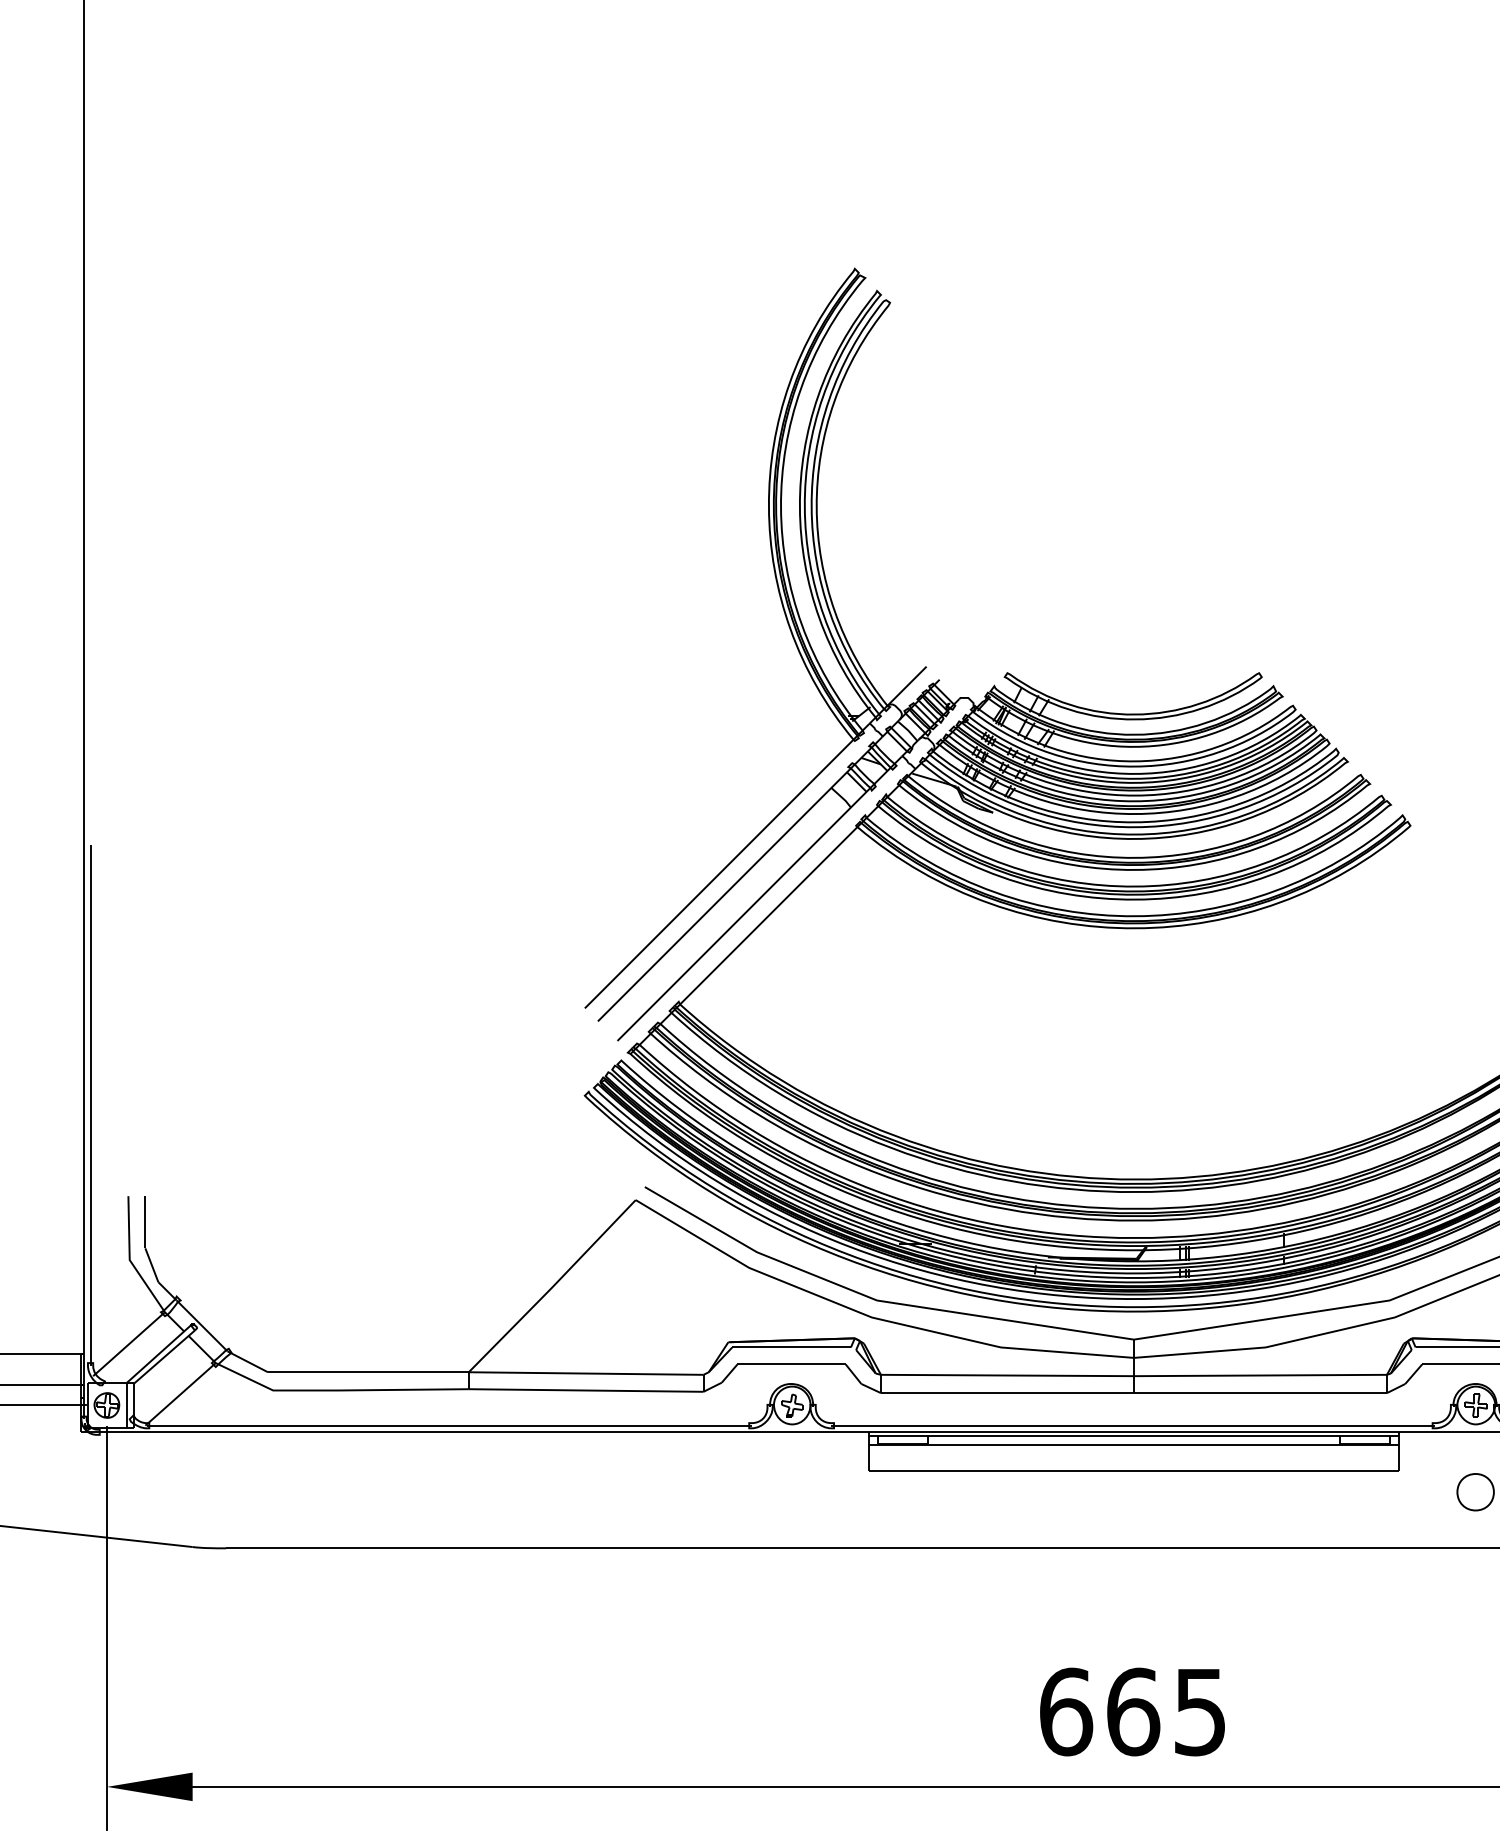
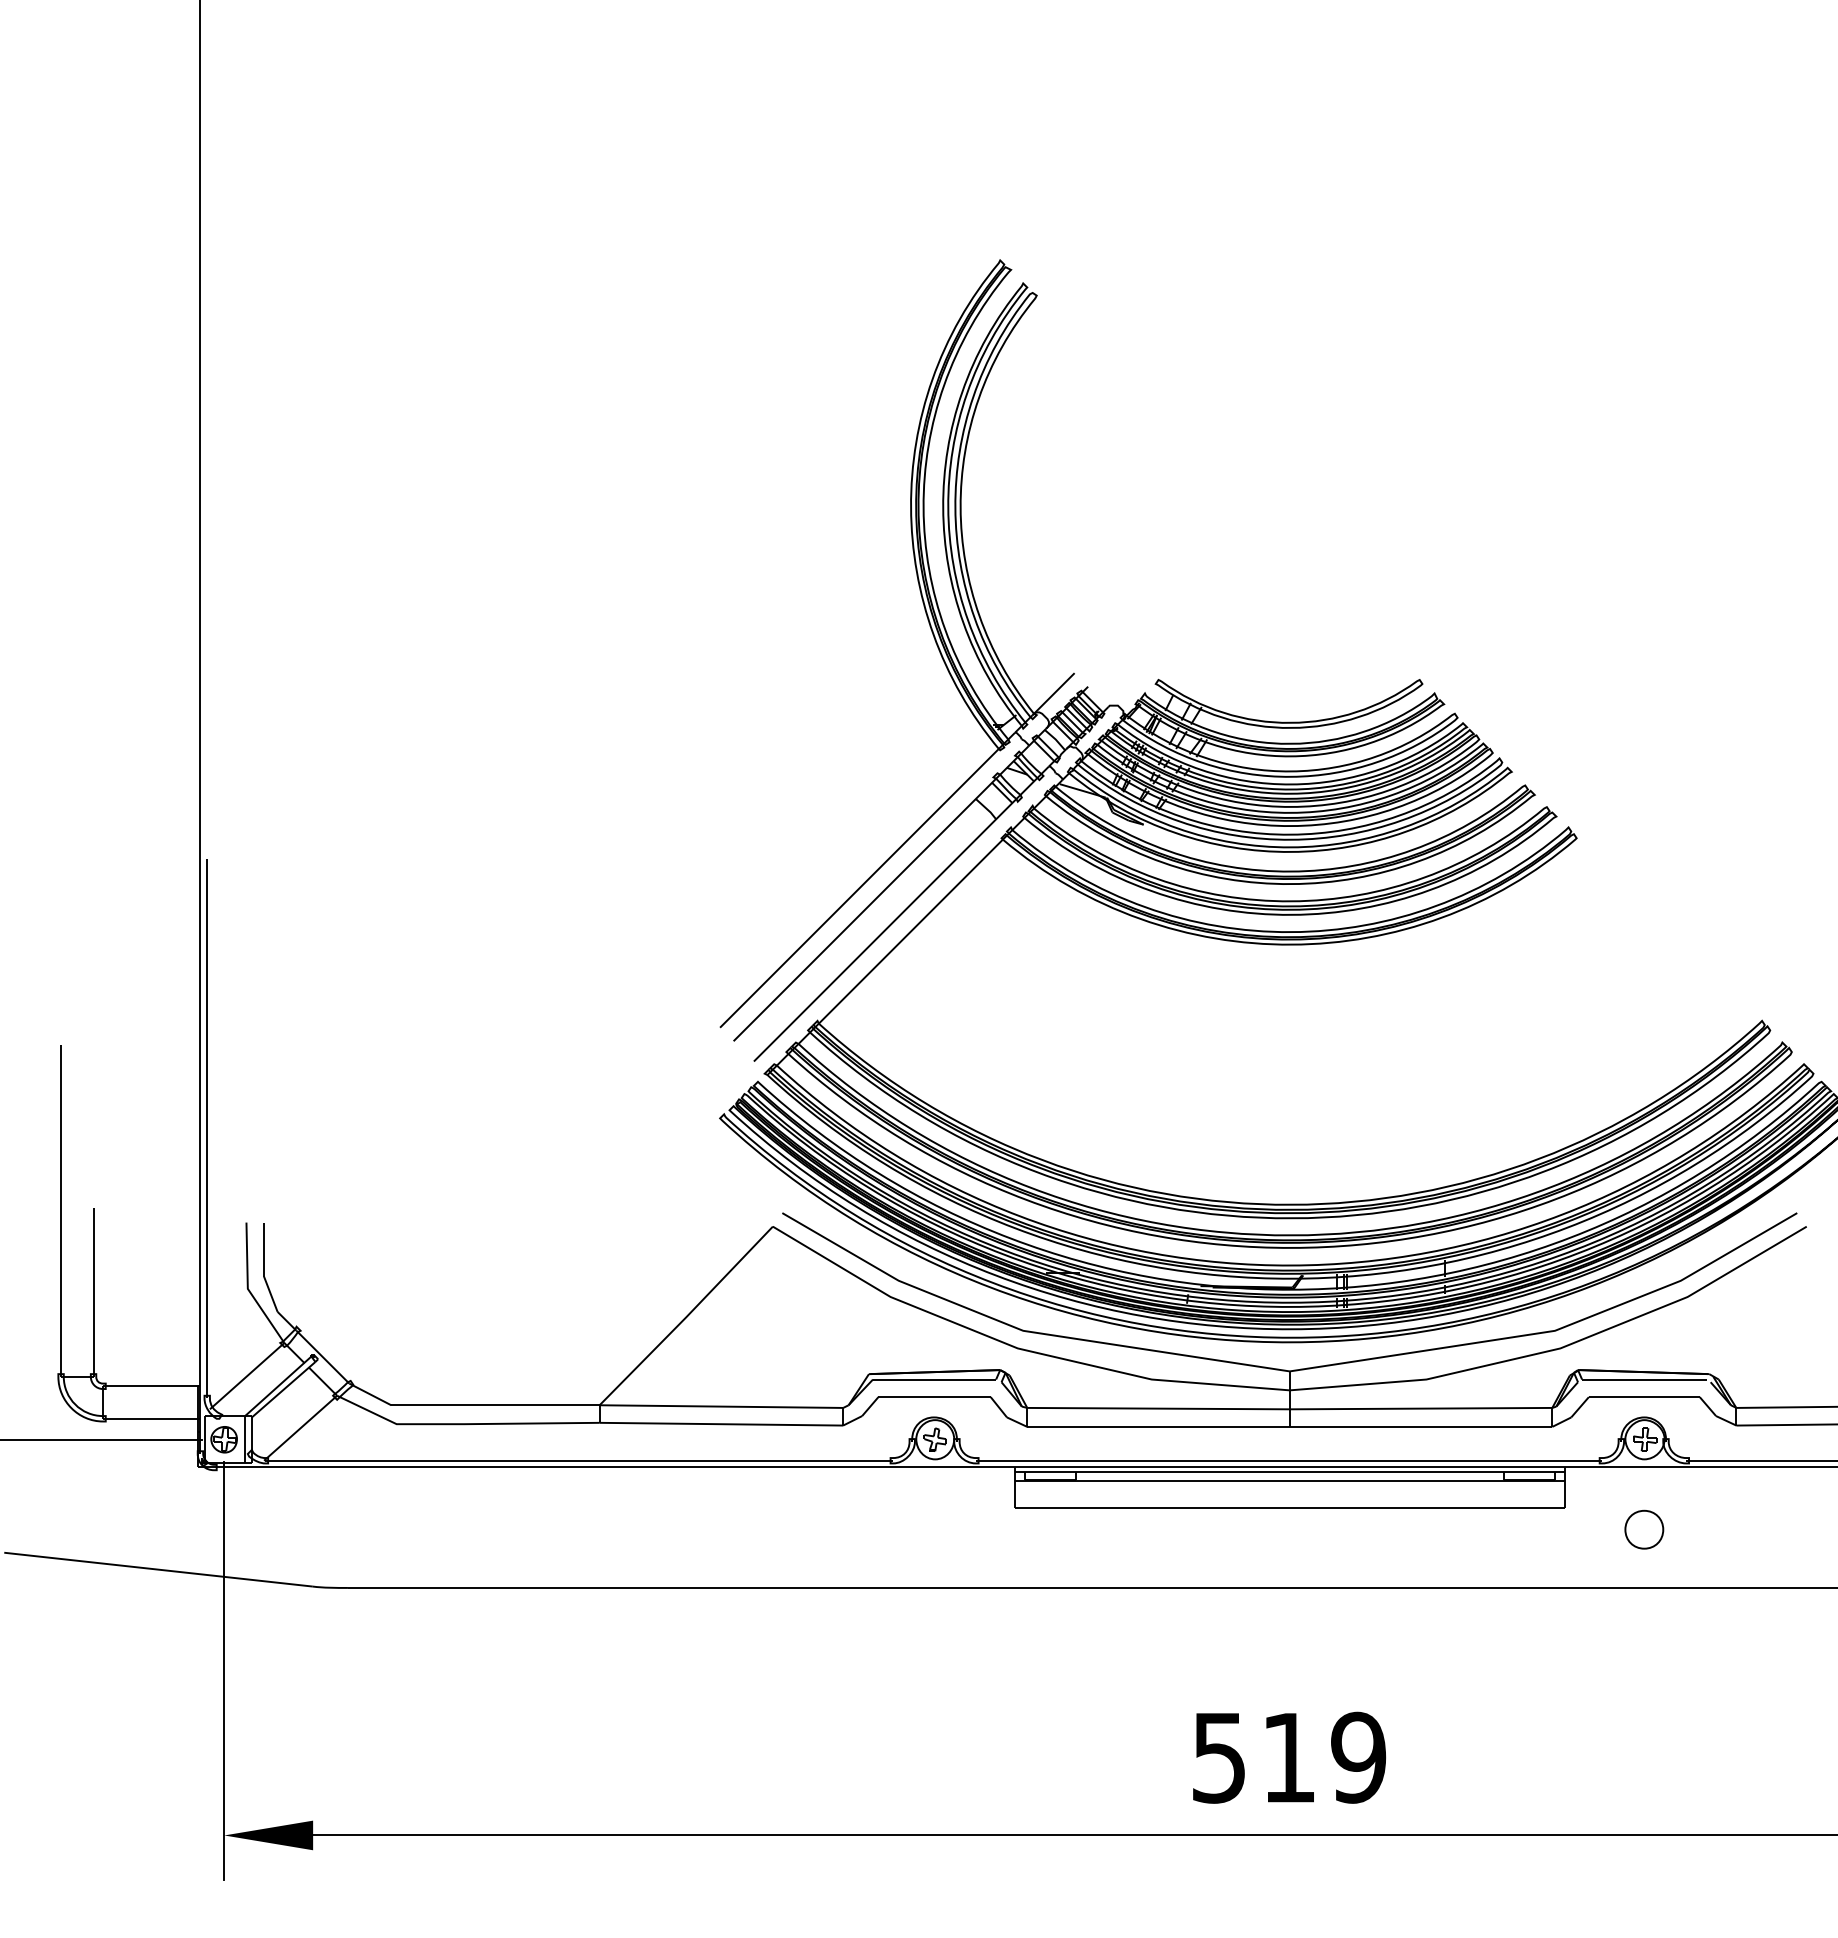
text: (1133, 1711) -> (1289, 1757), 665 -> 519

